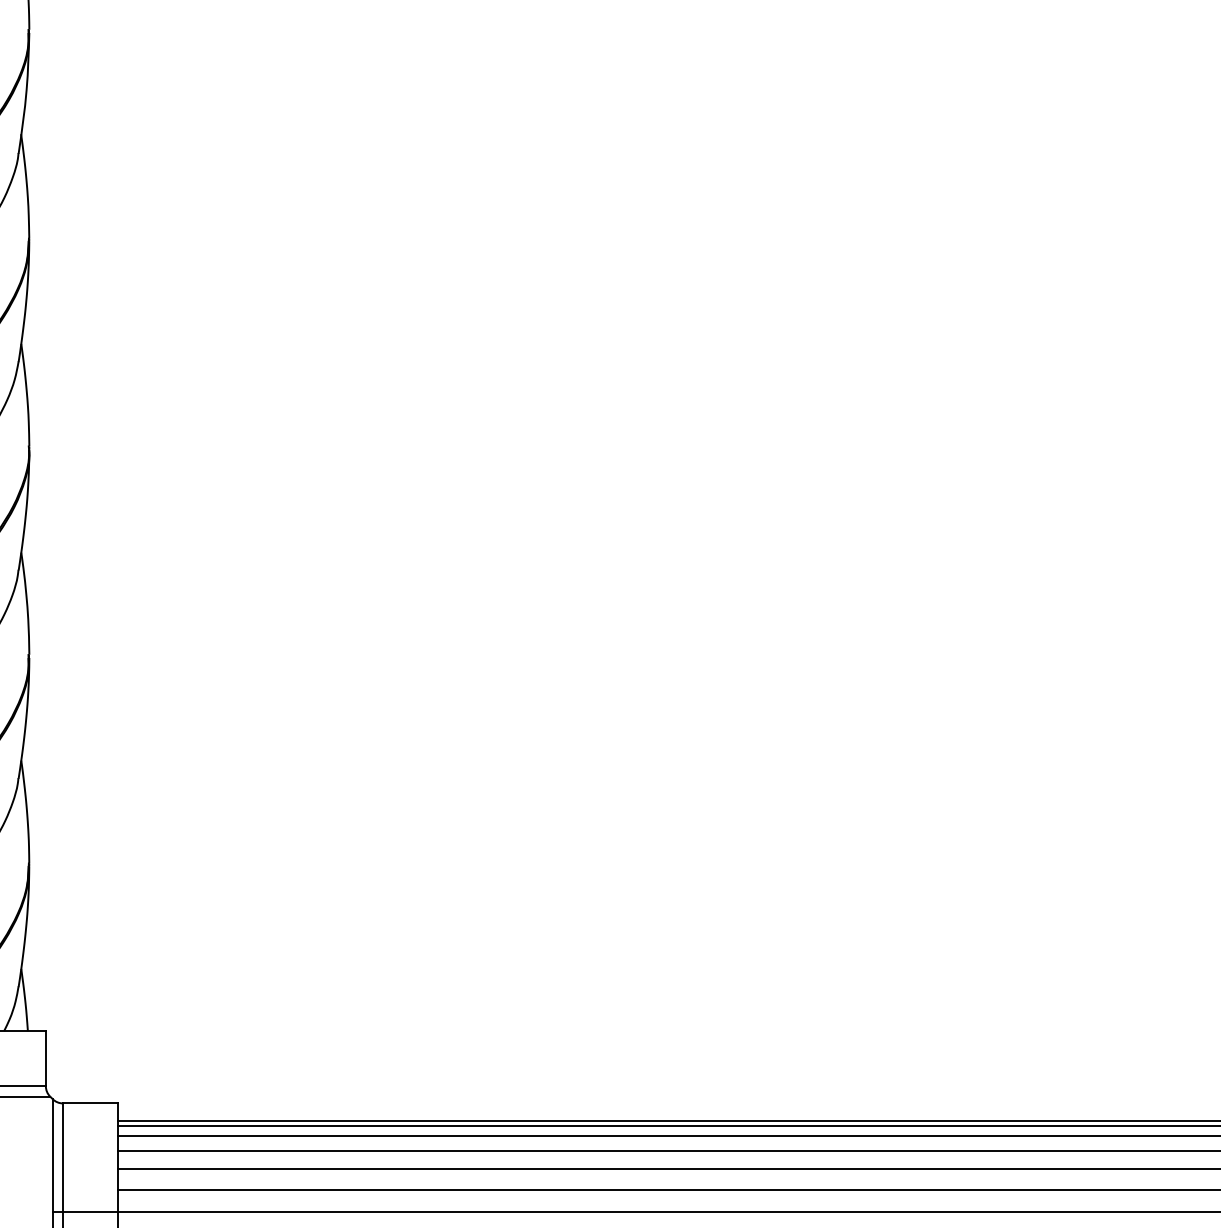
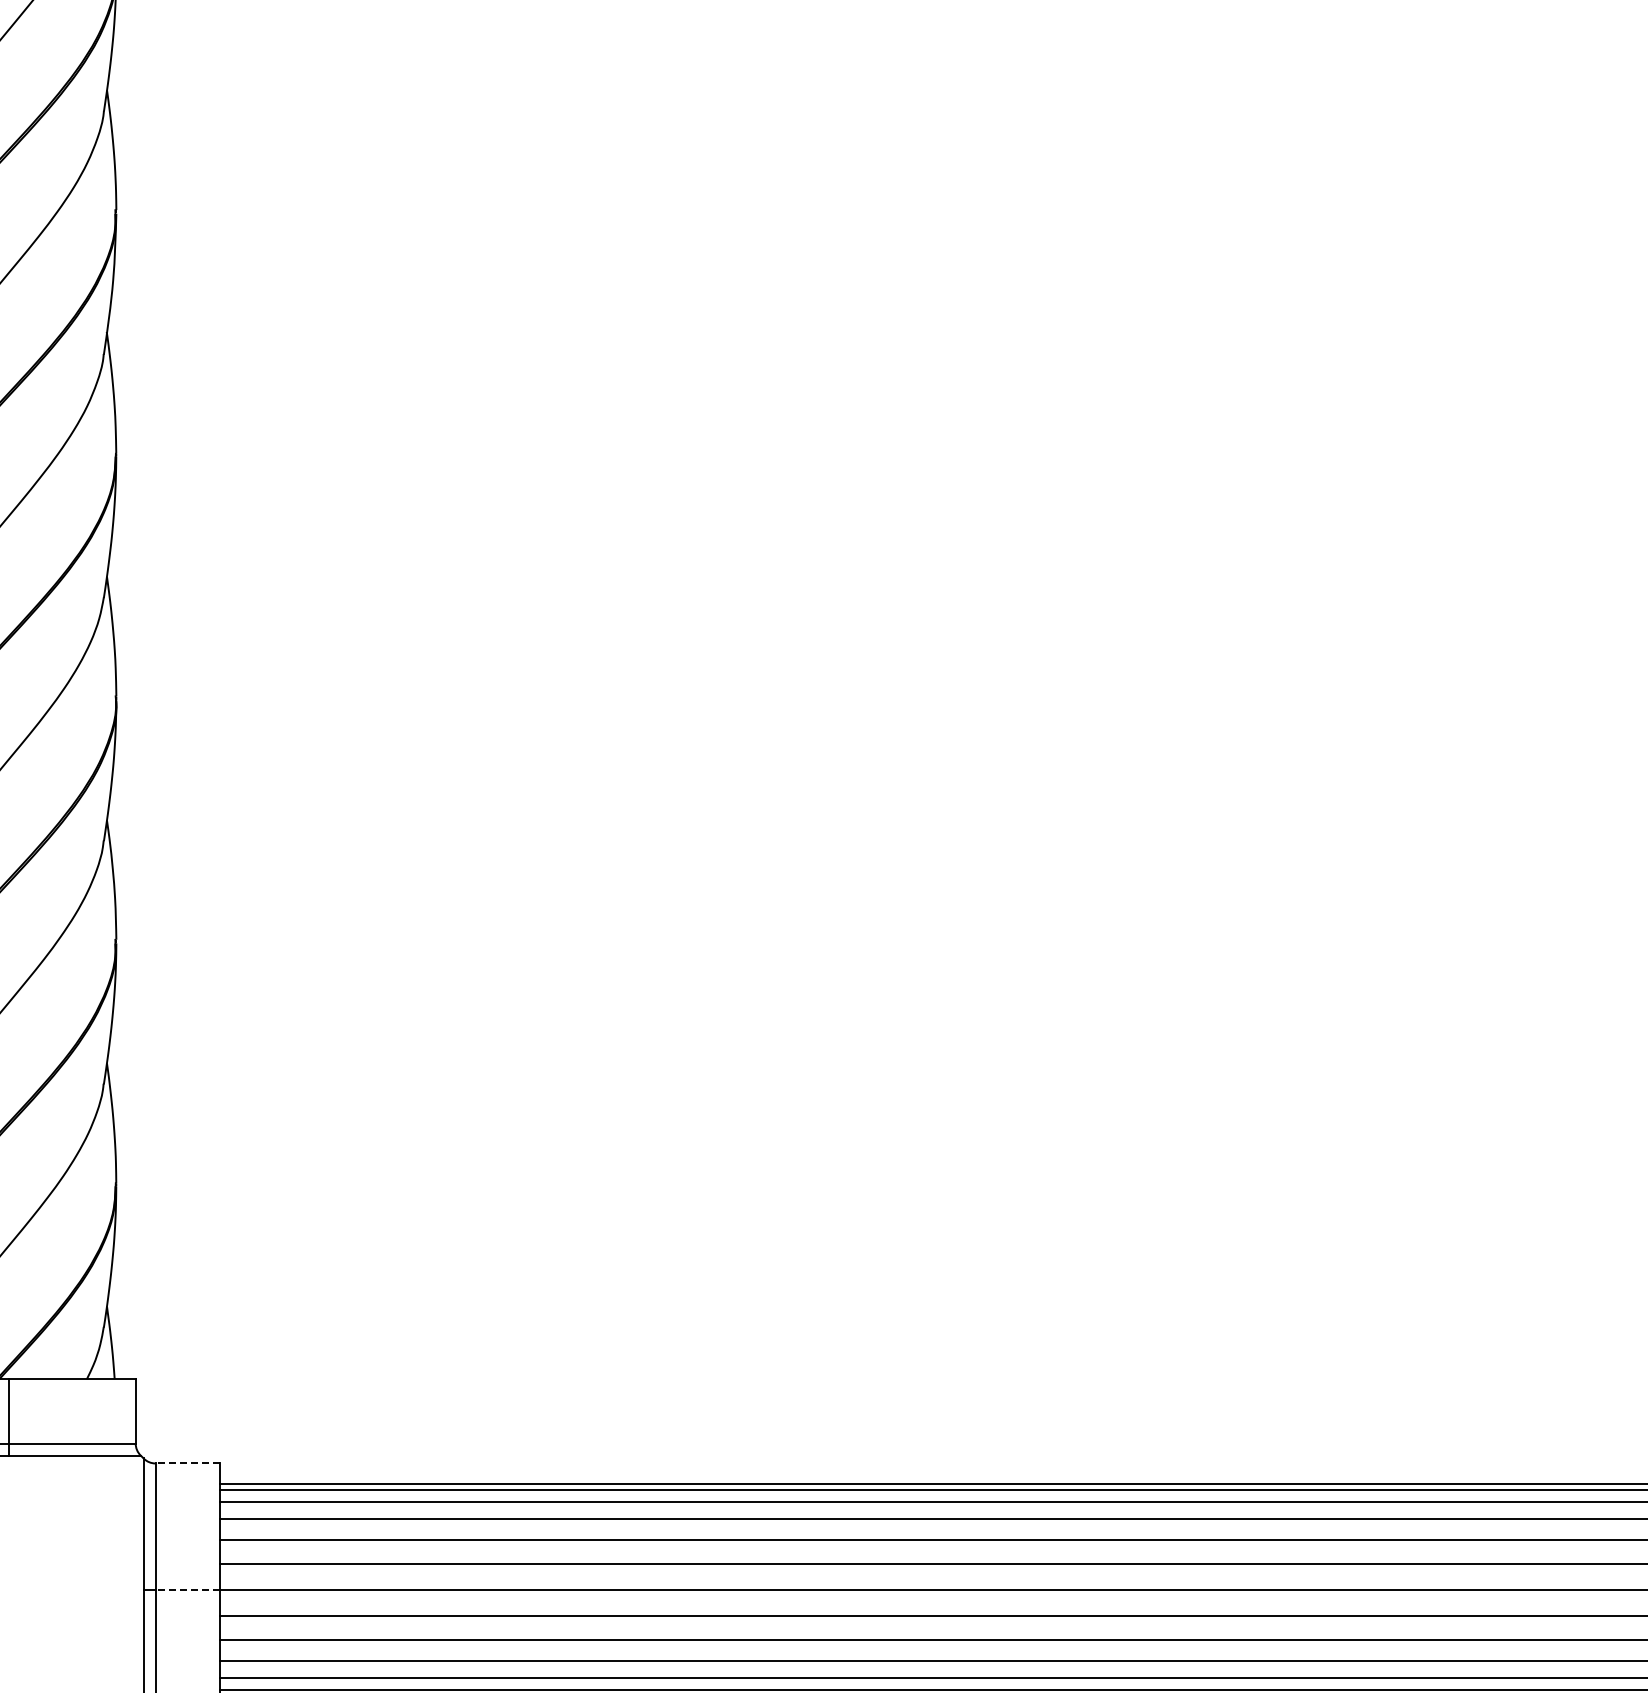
line: (90, 1103) -> (187, 1463), solid -> dashed
line: (90, 1212) -> (187, 1590), solid -> dashed

